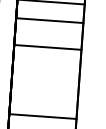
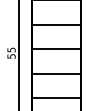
line: (49, 20) -> (56, 24), moved
line: (47, 47) -> (56, 49), moved
line: (42, 116) -> (56, 73), moved

